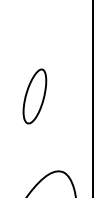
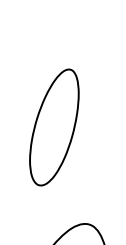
part: (34, 96) -> (53, 127), size x1.67

